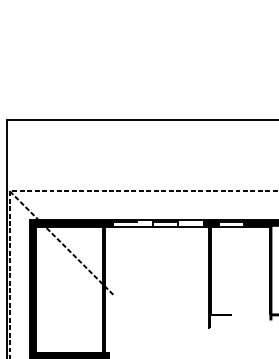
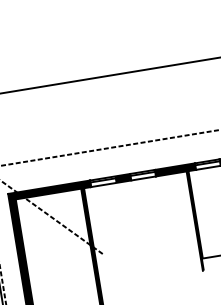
fill: (145, 223) -> (123, 178), added
fill: (198, 223) -> (175, 169), added

